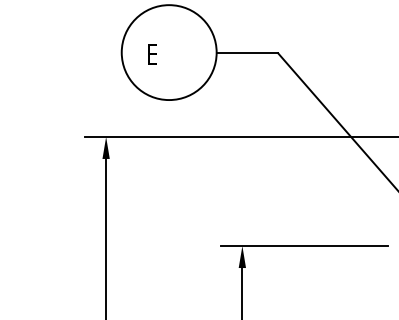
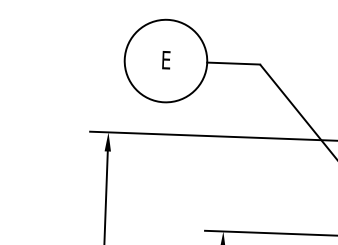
text: (152, 54) -> (166, 60), moved

